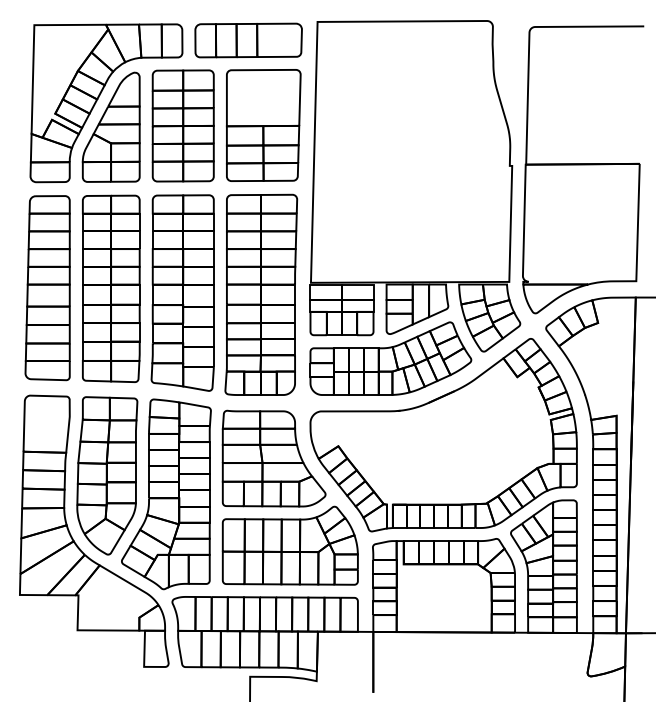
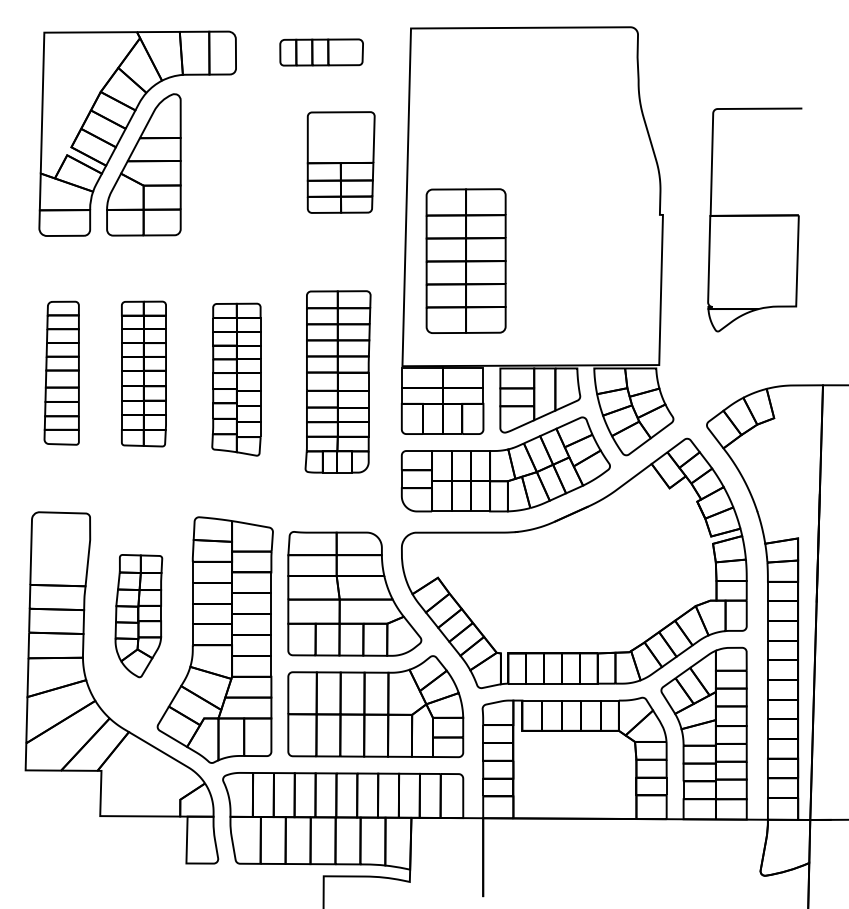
part: (248, 40) -> (321, 52), size x0.6
part: (182, 125) -> (465, 260), moved
part: (263, 125) -> (340, 162), size x0.7
part: (582, 169) -> (754, 219), size x0.6
part: (47, 288) -> (61, 373), size x0.6
part: (110, 288) -> (143, 373), size x0.6
part: (182, 293) -> (236, 379), size x0.6
part: (260, 294) -> (337, 381), size x0.7
part: (107, 475) -> (138, 615), size x0.6

